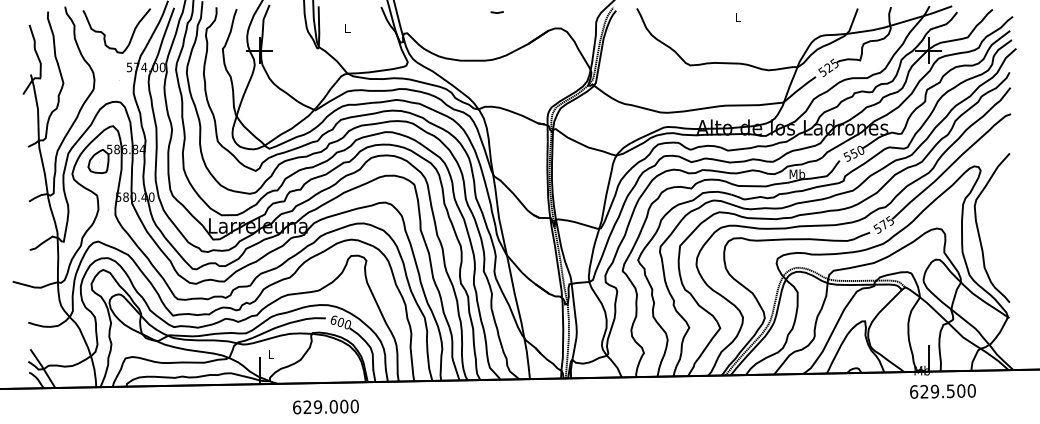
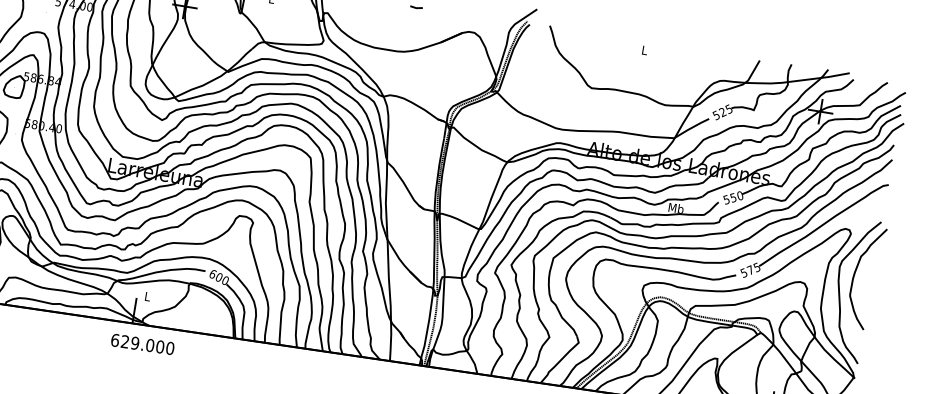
curve: (992, 209) -> (856, 272), added
text: (325, 406) -> (142, 343), moved

